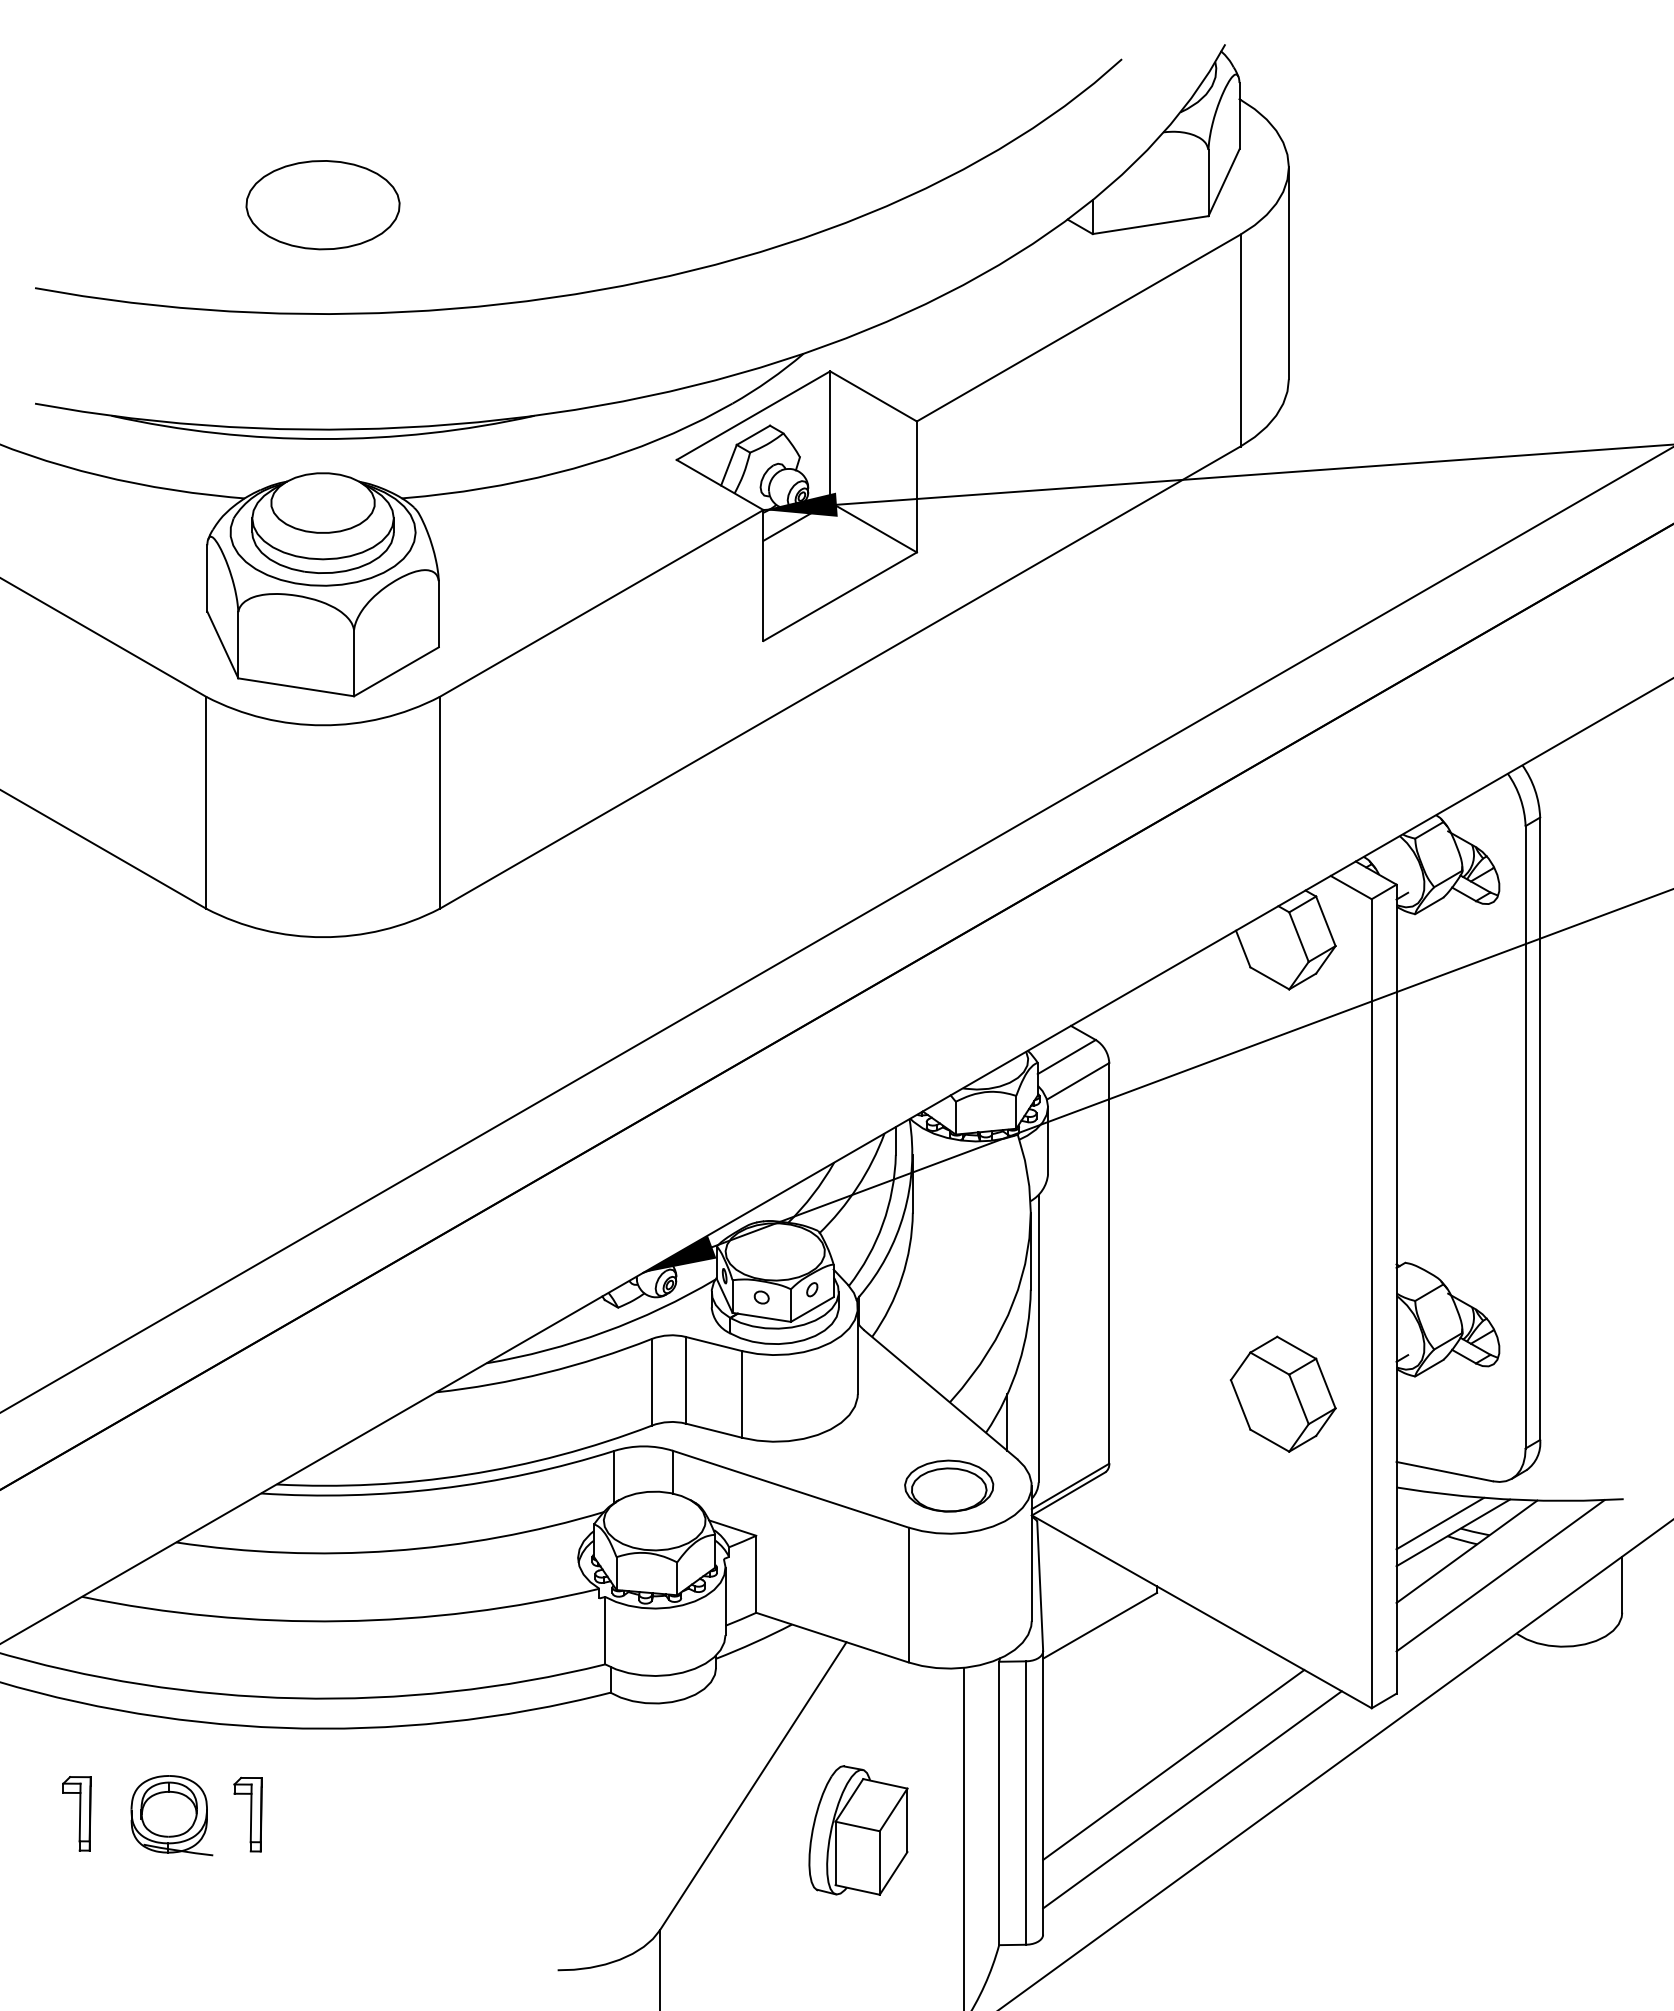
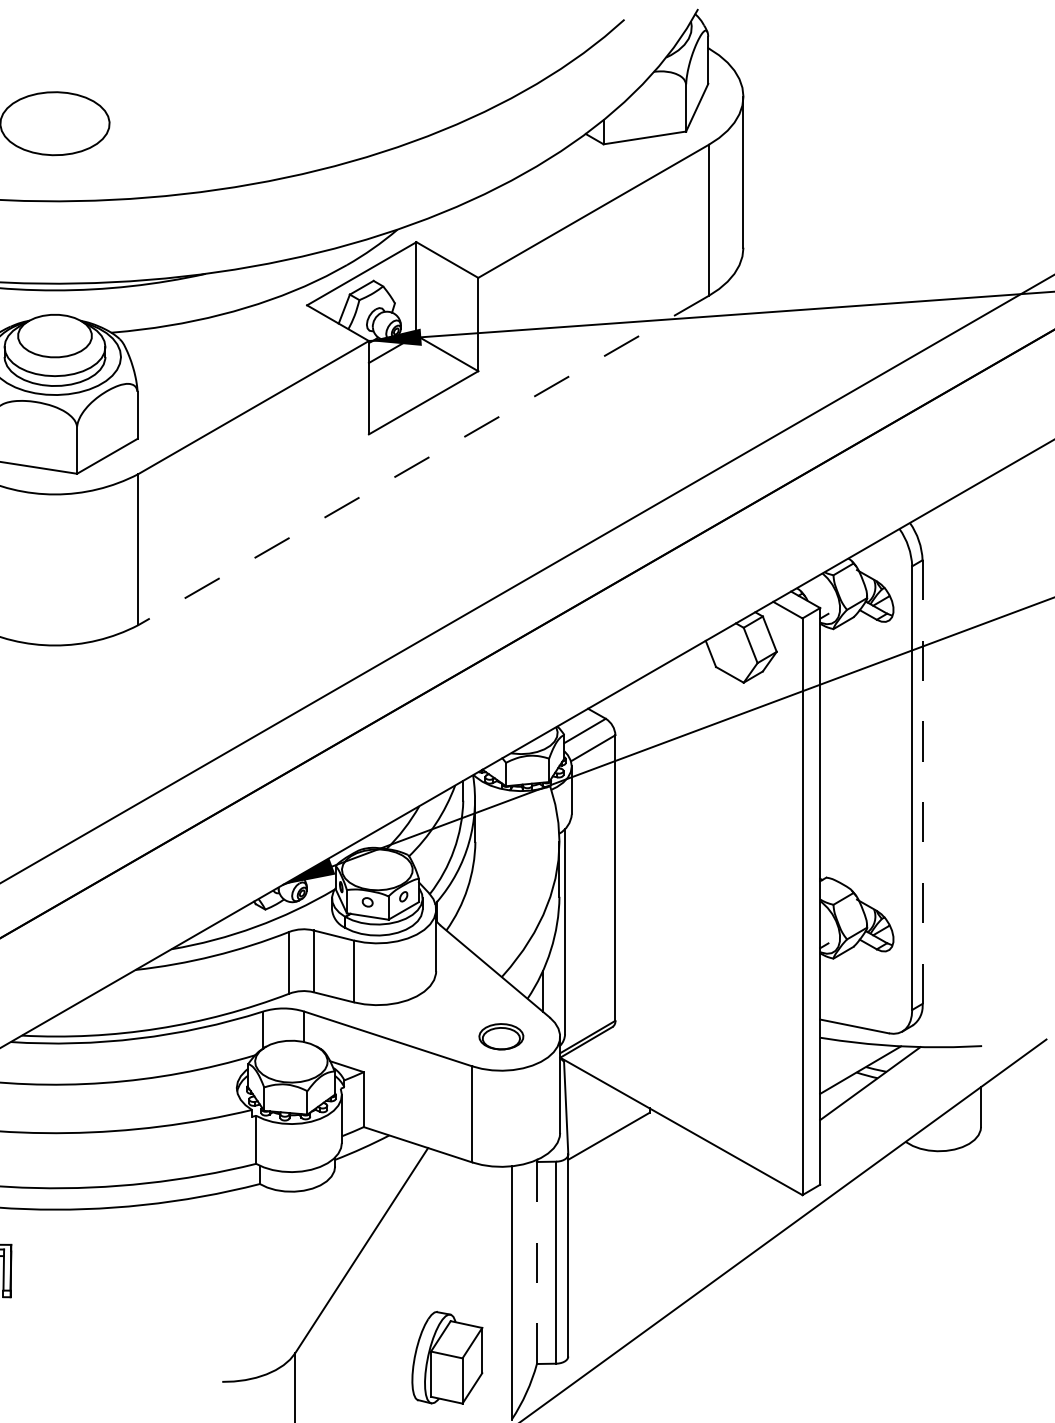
line: (839, 677) -> (423, 460), solid -> dashed
line: (1540, 1128) -> (922, 781), solid -> dashed
part: (1282, 1393) -> (738, 970), removed
part: (949, 1485) -> (501, 1036), size x0.7
line: (1439, 1523) -> (850, 1063), removed
line: (1500, 1575) -> (894, 1100), removed
line: (1173, 1764) -> (661, 1235), removed
line: (1192, 1799) -> (674, 1260), removed
line: (999, 1803) -> (537, 1263), solid -> dashed
part: (858, 1830) -> (447, 1357), moved

